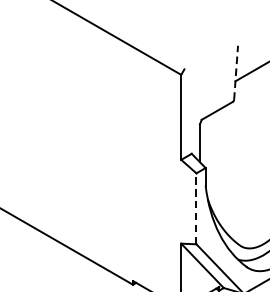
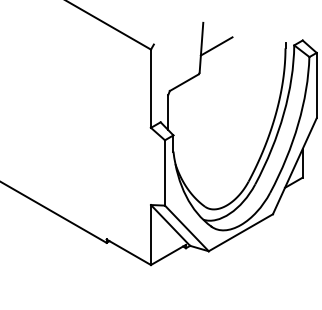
line: (236, 72) -> (201, 47), dashed -> solid
line: (195, 208) -> (164, 172), dashed -> solid

